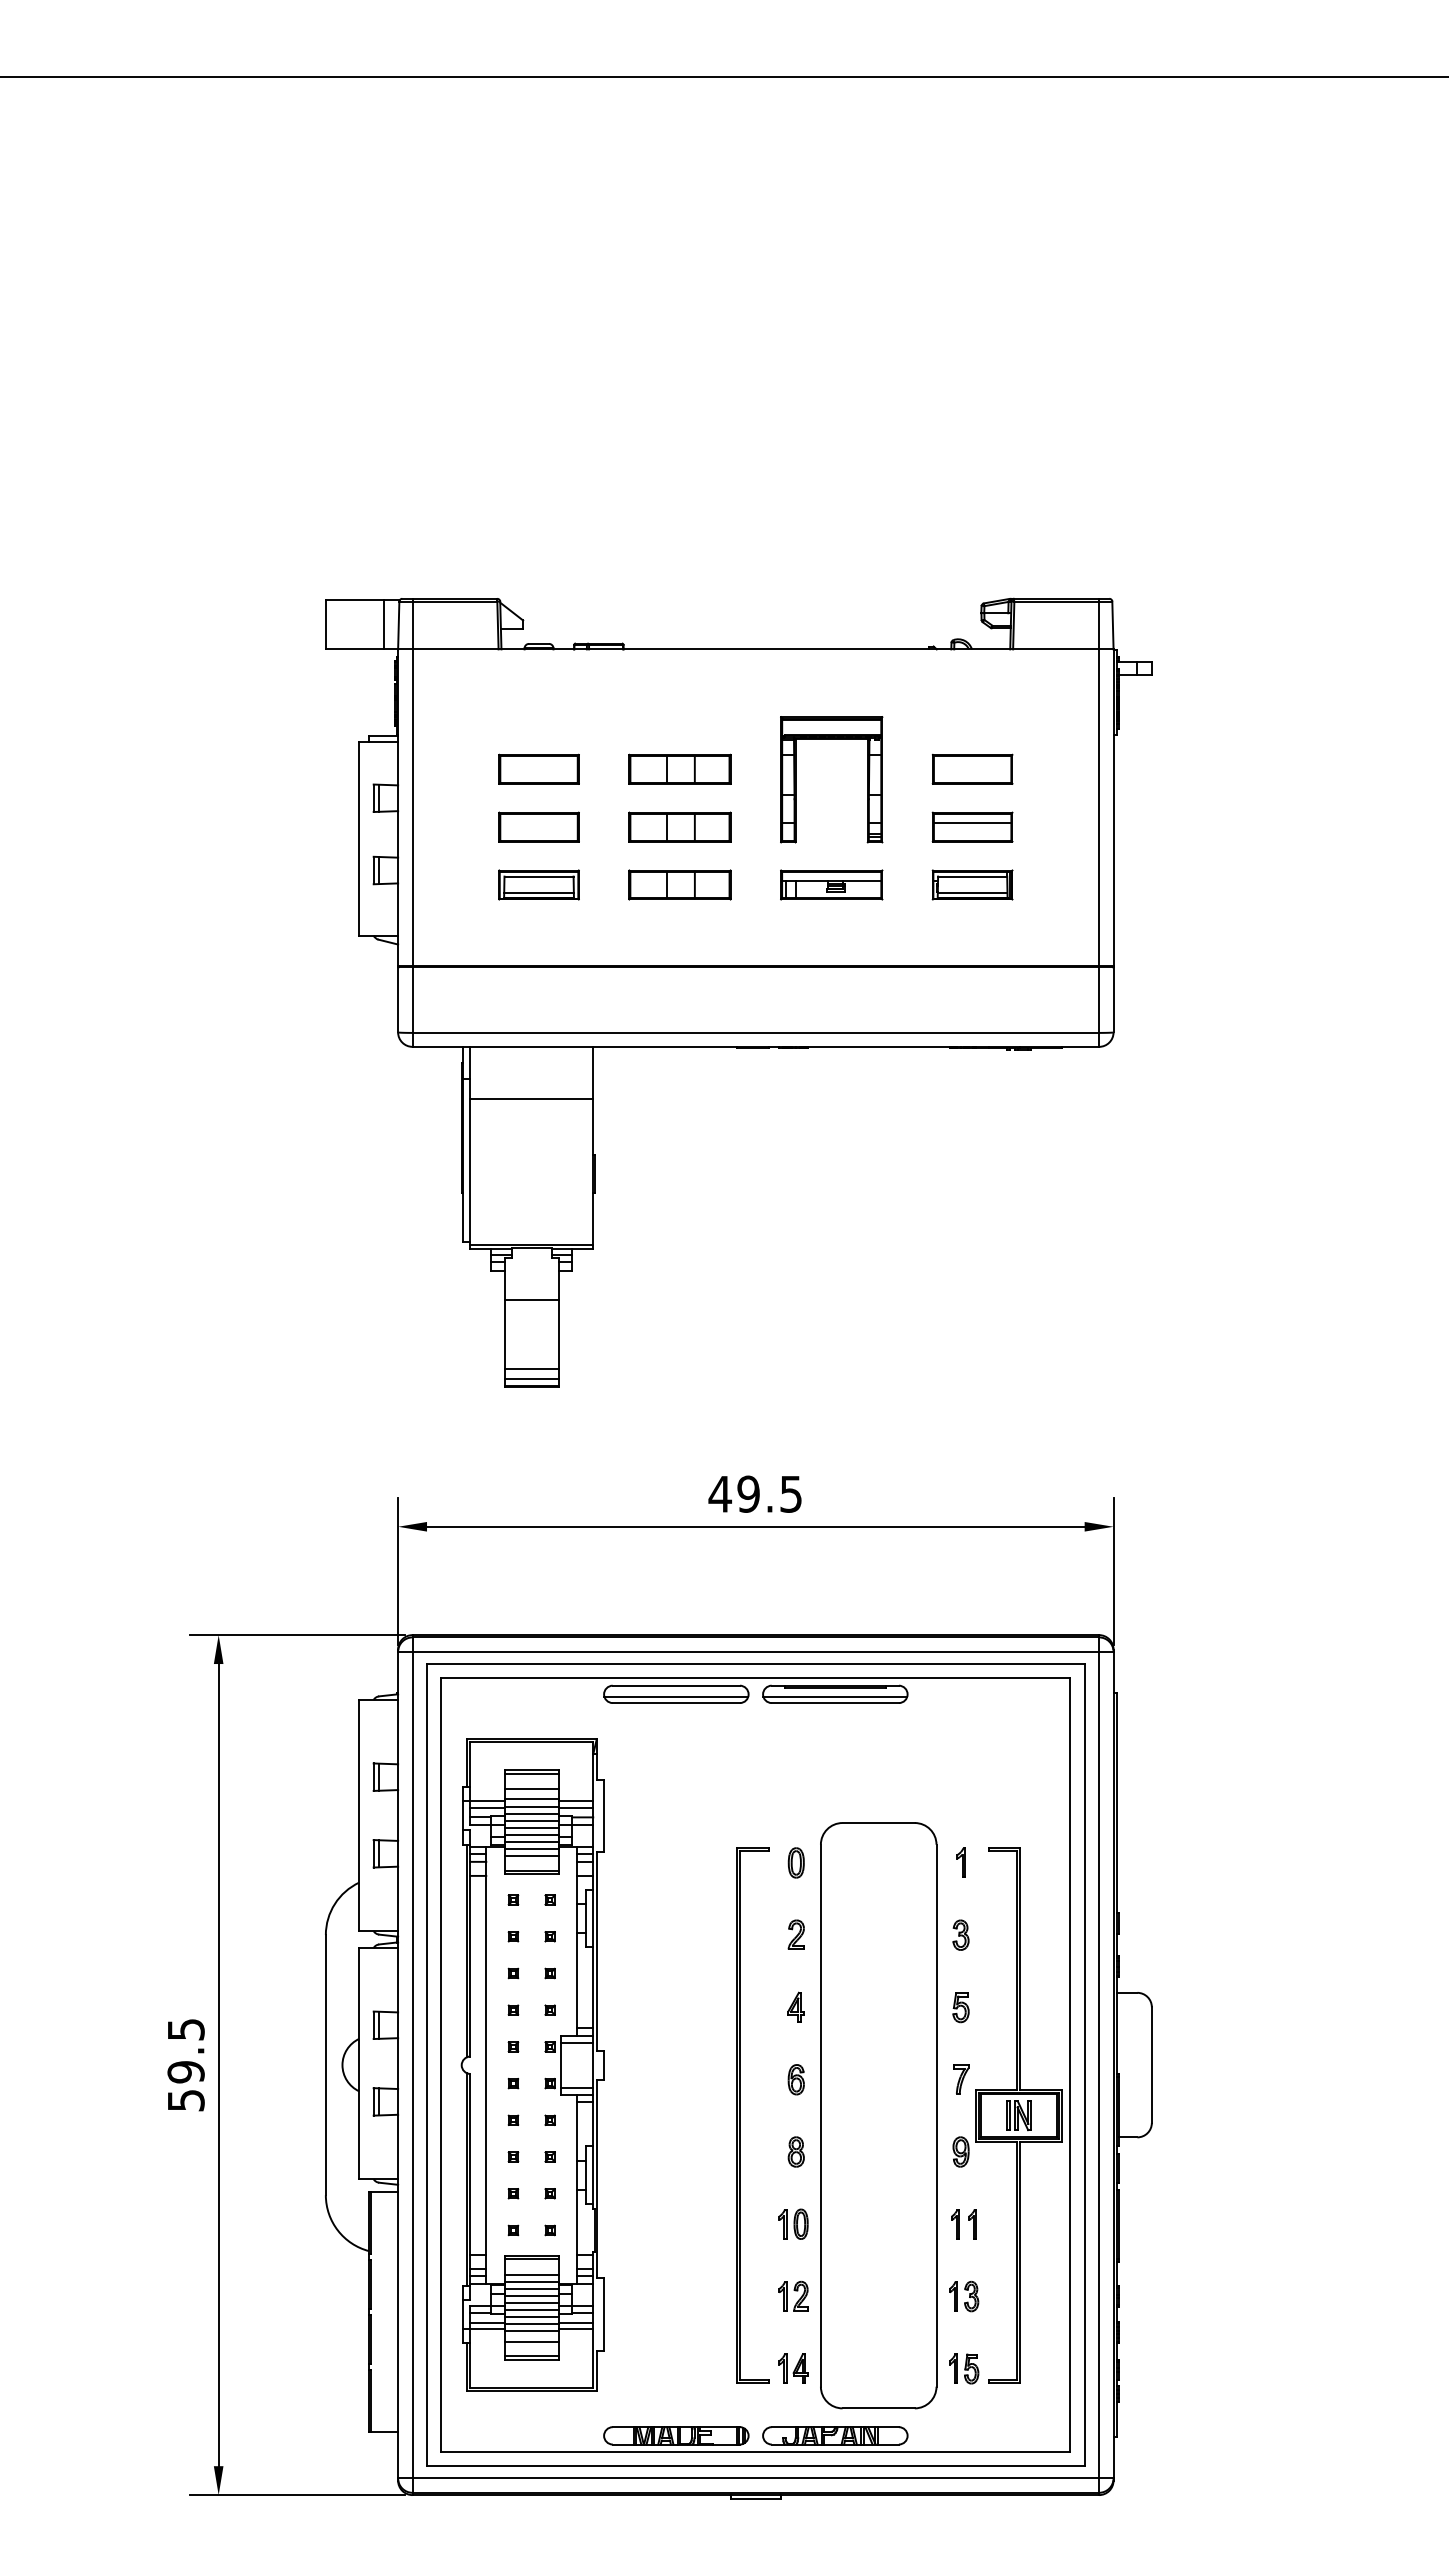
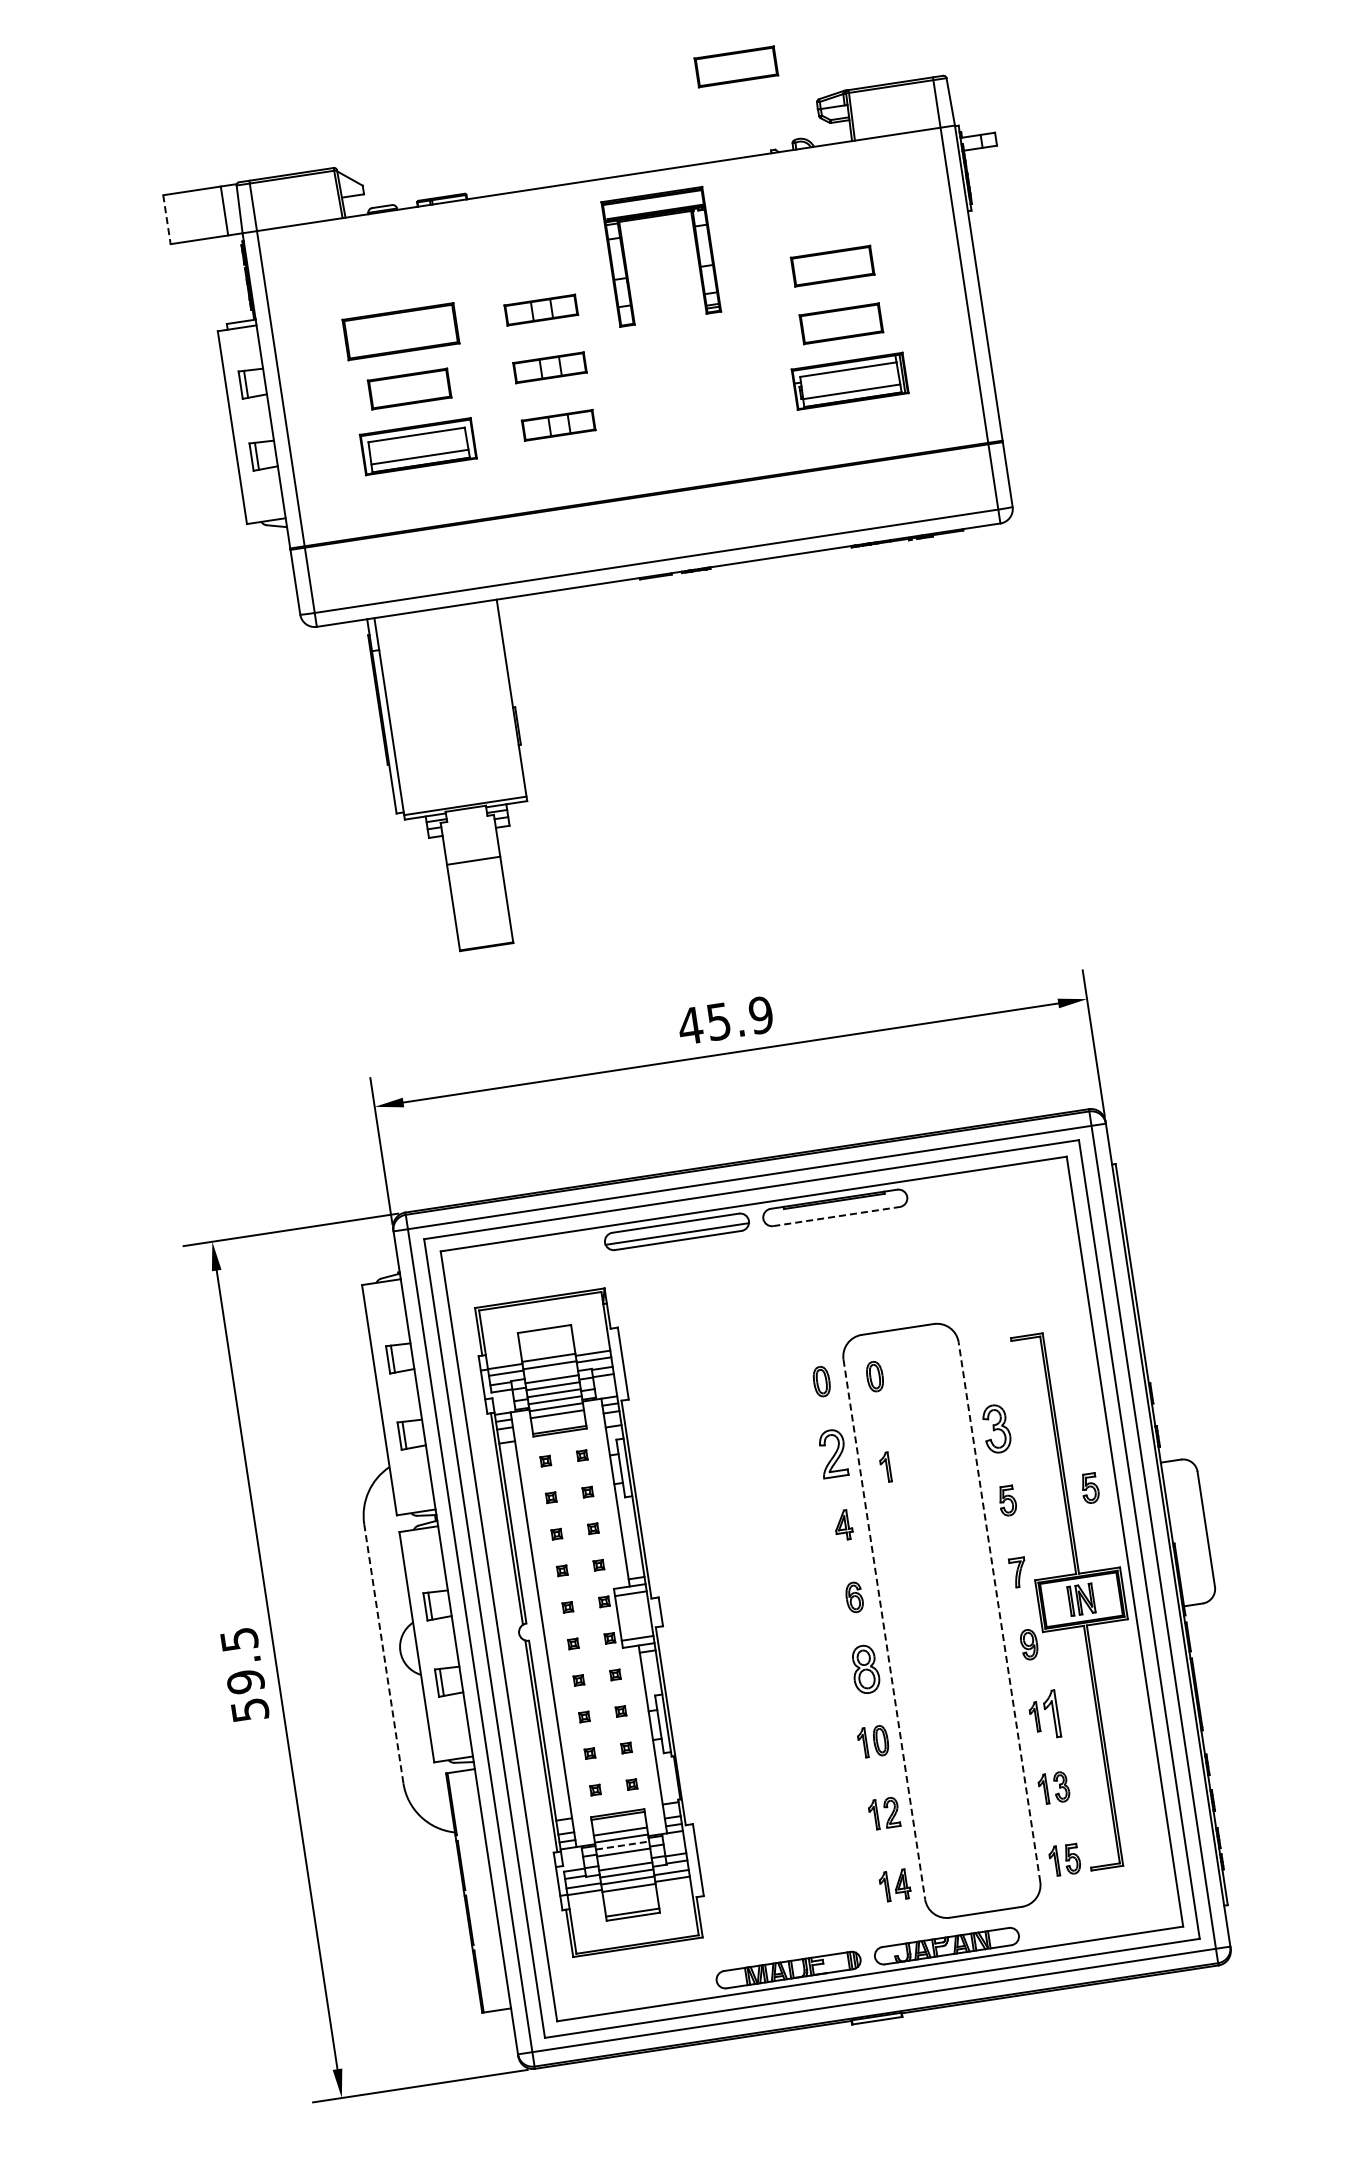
part: (907, 558) -> (736, 66), added
line: (325, 624) -> (166, 219), solid -> dashed
part: (538, 768) -> (400, 330), size x1.4
part: (679, 768) -> (540, 309), size x0.7
part: (796, 779) -> (626, 261), moved
line: (972, 822) -> (840, 319), removed
part: (679, 826) -> (549, 367), size x0.7
part: (538, 884) -> (417, 446), size x1.4
part: (679, 884) -> (558, 425), size x0.7
part: (831, 884) -> (709, 402), removed
part: (972, 884) -> (849, 380), size x1.4
line: (531, 1098) -> (443, 660), removed
line: (531, 1369) -> (483, 930), removed
line: (531, 1379) -> (485, 940), removed
text: (769, 1493) -> (739, 1017), 49.5 -> 45.9
line: (835, 1696) -> (835, 1210), removed
line: (835, 1703) -> (836, 1216), solid -> dashed
line: (531, 1774) -> (544, 1333), removed
line: (531, 1788) -> (546, 1347), removed
line: (531, 1813) -> (550, 1372), removed
part: (960, 1862) -> (884, 1467), moved
part: (848, 1865) -> (874, 1376), added
part: (795, 1934) -> (831, 1452), size x1.6
part: (960, 1934) -> (996, 1428), size x1.6
part: (1043, 2007) -> (1089, 1488), added
line: (325, 2065) -> (383, 1654), solid -> dashed
part: (740, 2115) -> (804, 1641), removed
line: (936, 2115) -> (999, 1611), solid -> dashed
line: (820, 2116) -> (884, 1630), solid -> dashed
part: (795, 2151) -> (864, 1669), size x1.6
part: (972, 2224) -> (1051, 1715), size x1.6
line: (531, 2288) -> (622, 1845), solid -> dashed
line: (531, 2302) -> (624, 1859), removed
line: (531, 2341) -> (630, 1897), removed

